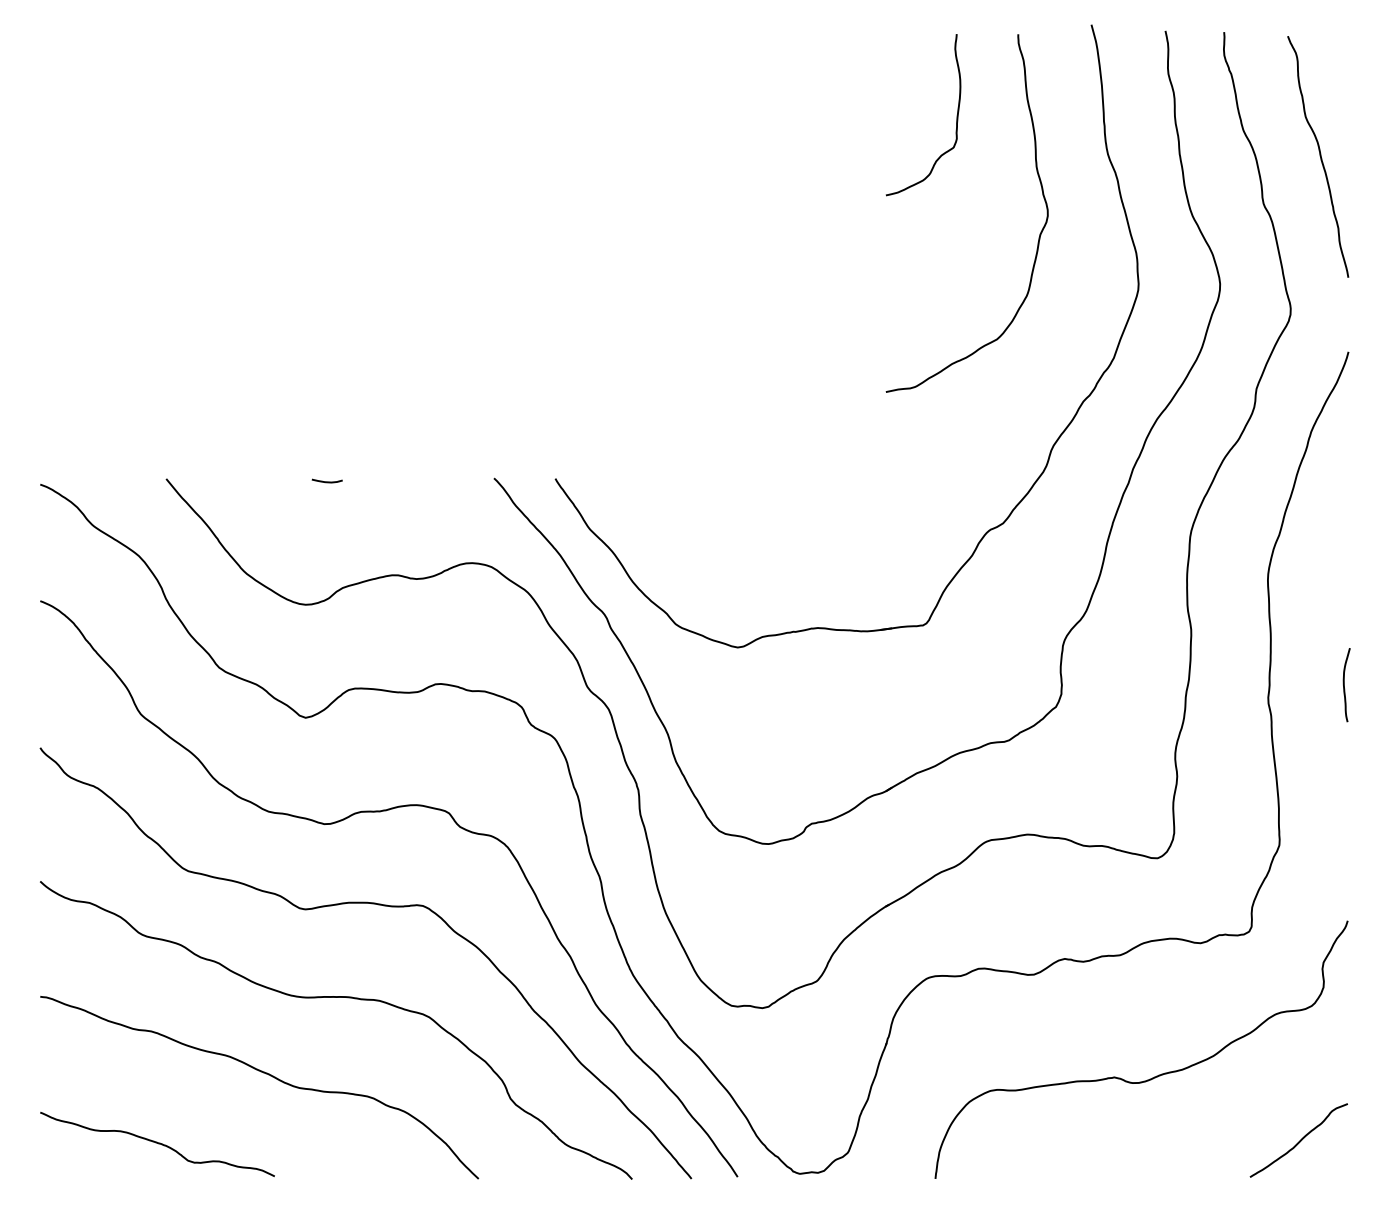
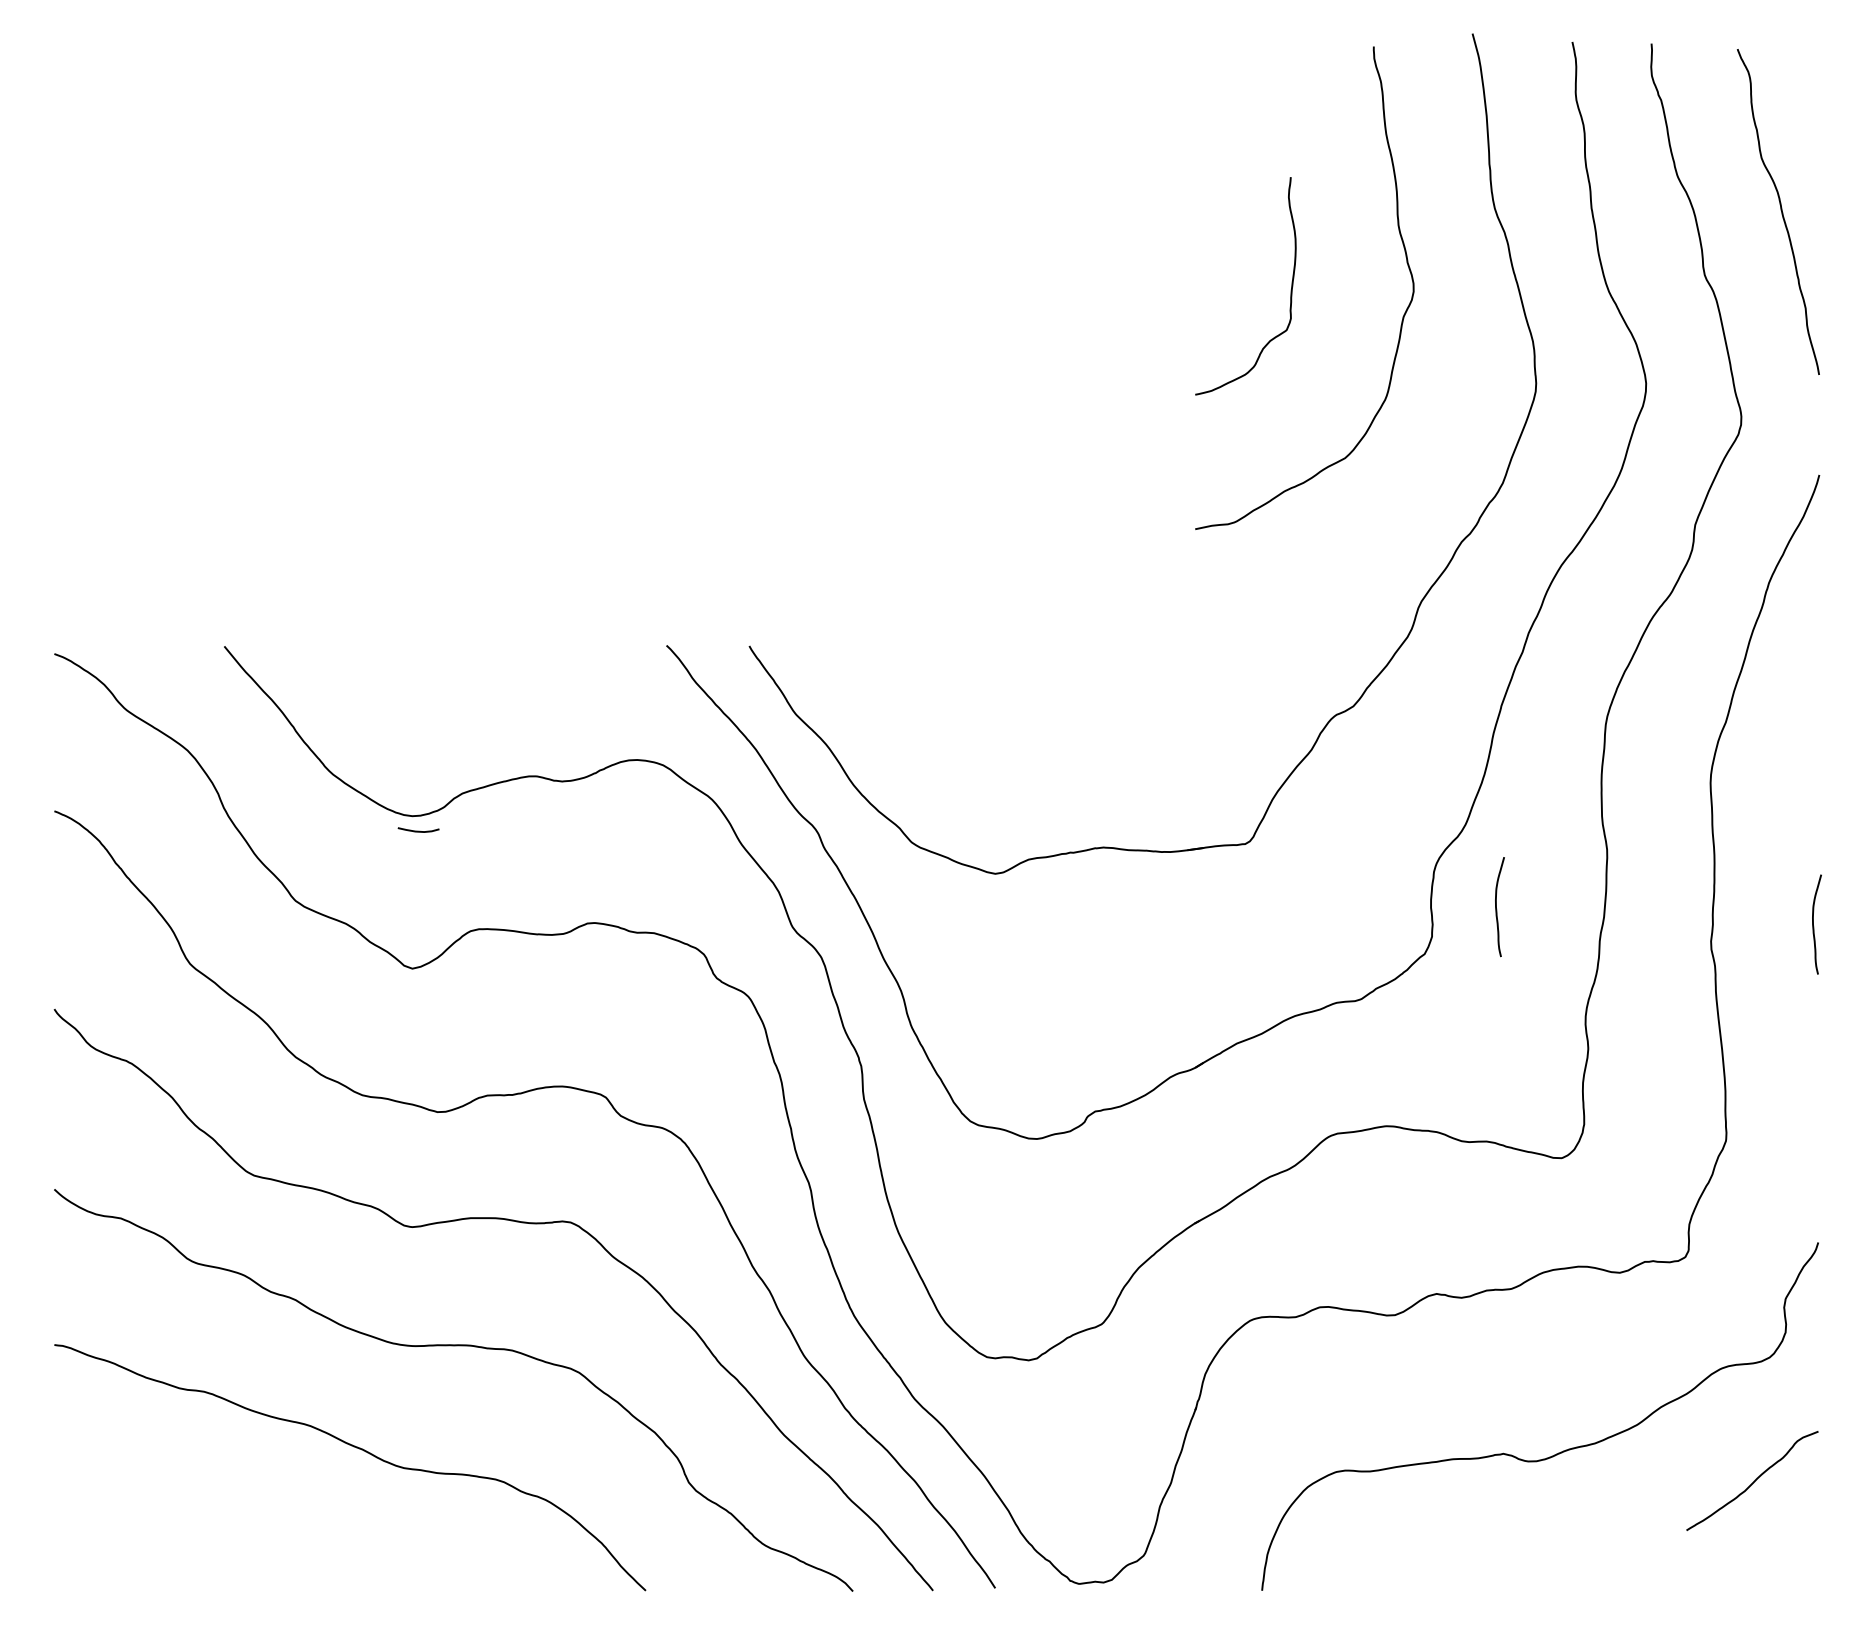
curve: (956, 115) -> (1290, 286), moved
curve: (326, 481) -> (417, 830), moved
curve: (1109, 672) -> (1496, 907), added
curve: (1299, 1140) -> (1753, 1480), moved
curve: (157, 1143) -> (212, 1542), removed

